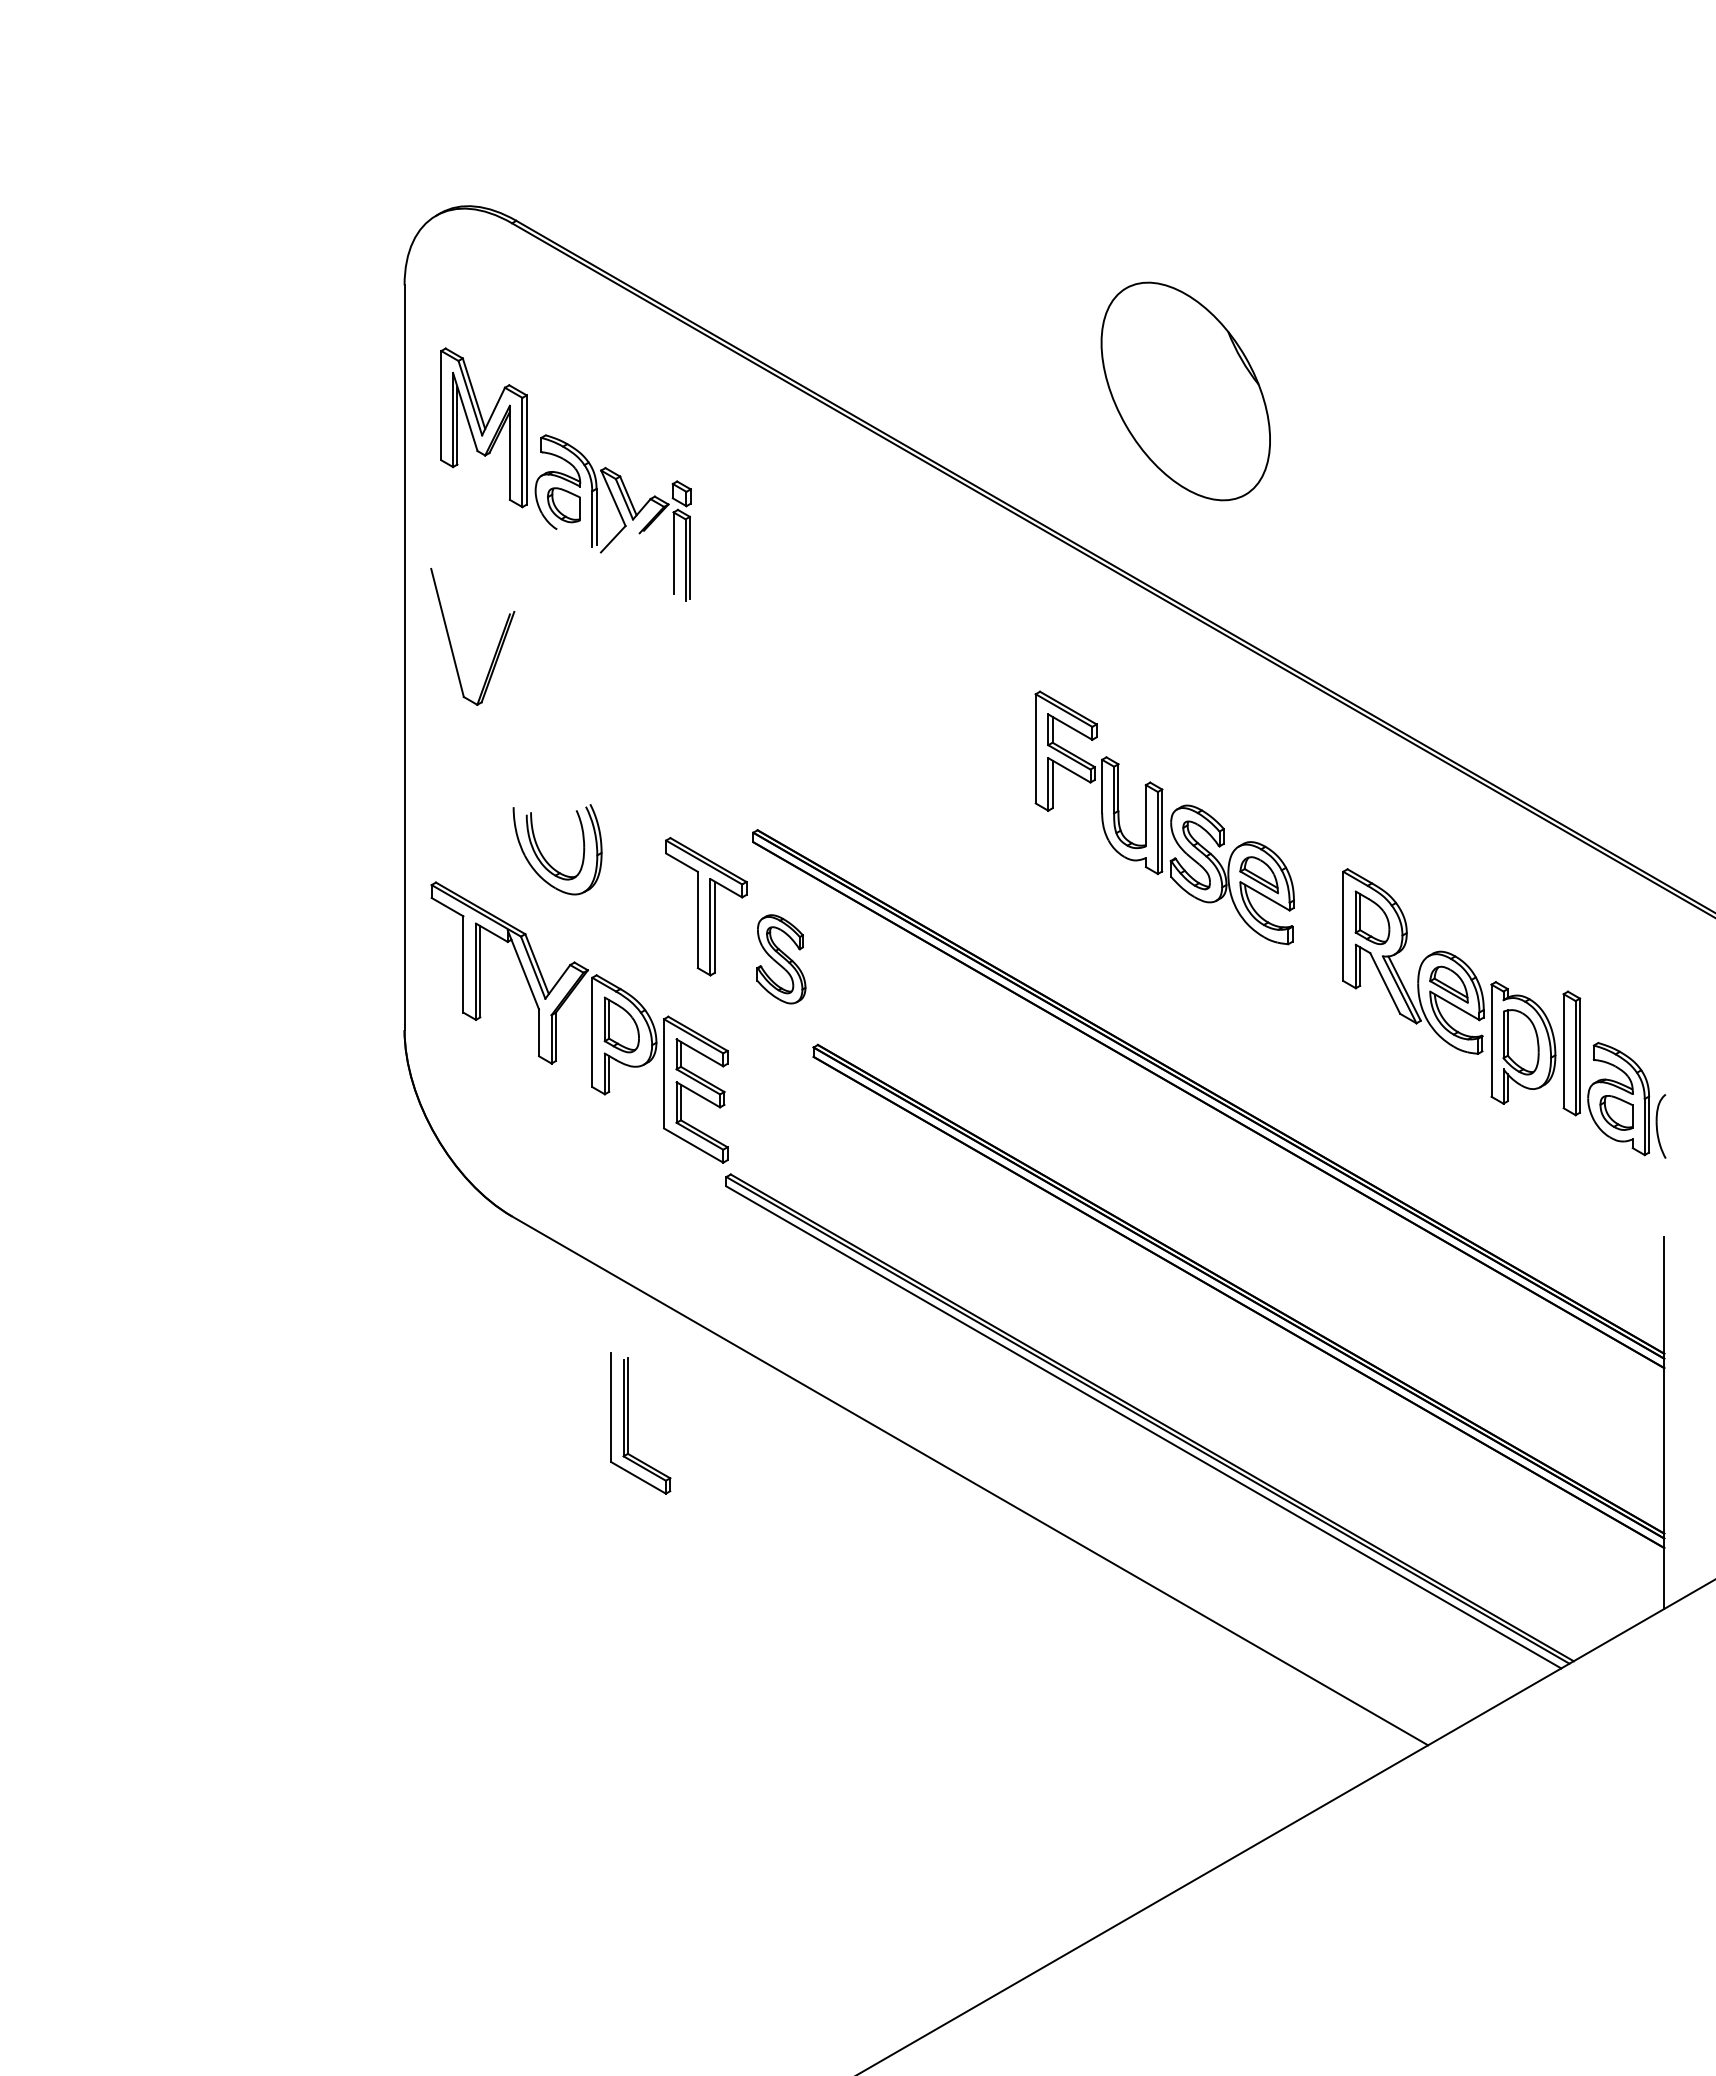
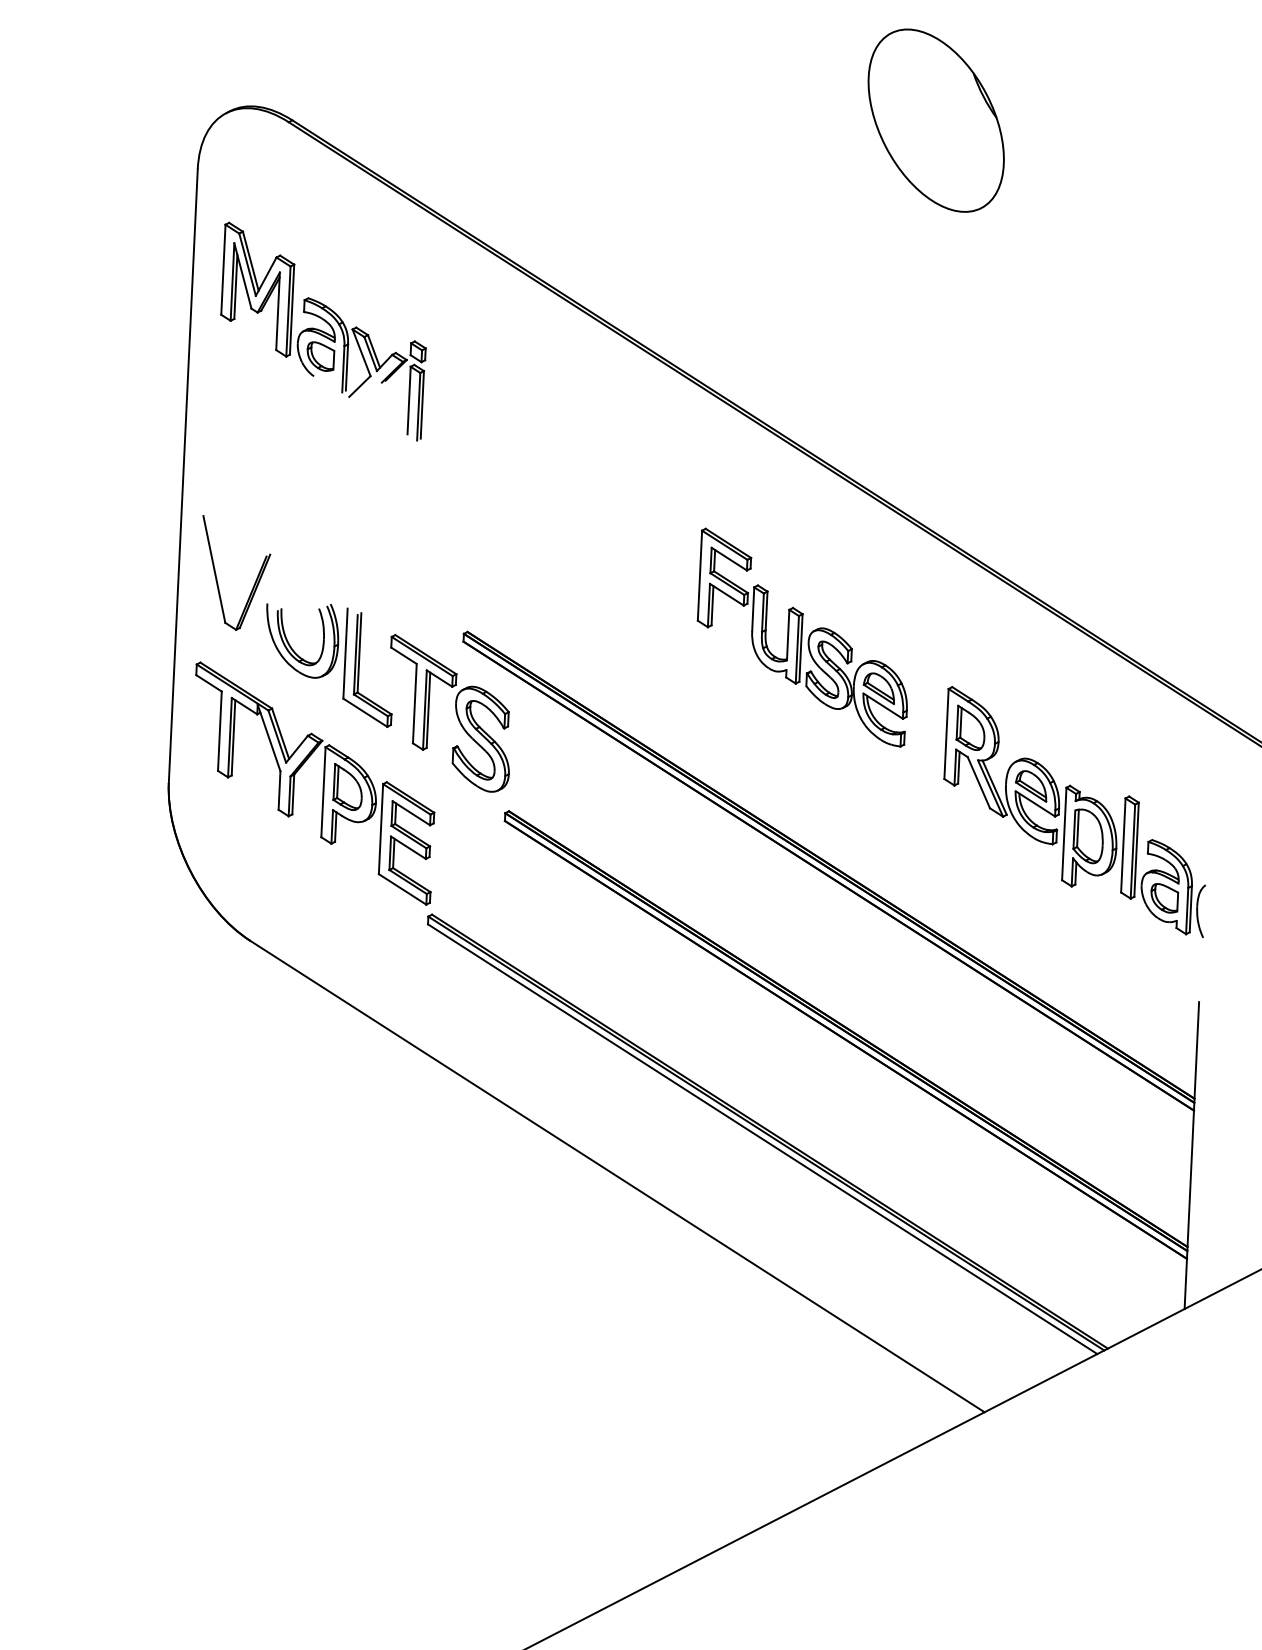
part: (1185, 391) -> (935, 120), moved
part: (451, 643) -> (217, 578), moved
part: (781, 959) -> (482, 739), size x1.43
part: (628, 1423) -> (359, 667), moved

